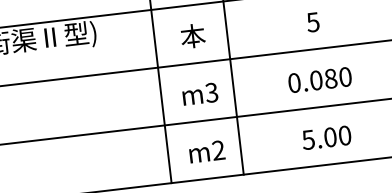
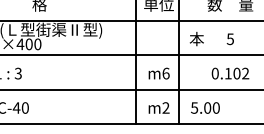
text: (192, 36) -> (196, 39), moved
text: (330, 78) -> (236, 73), 0.080 -> 0.102
text: (210, 92) -> (165, 73), m3 -> m6
text: (326, 136) -> (205, 107), moved

